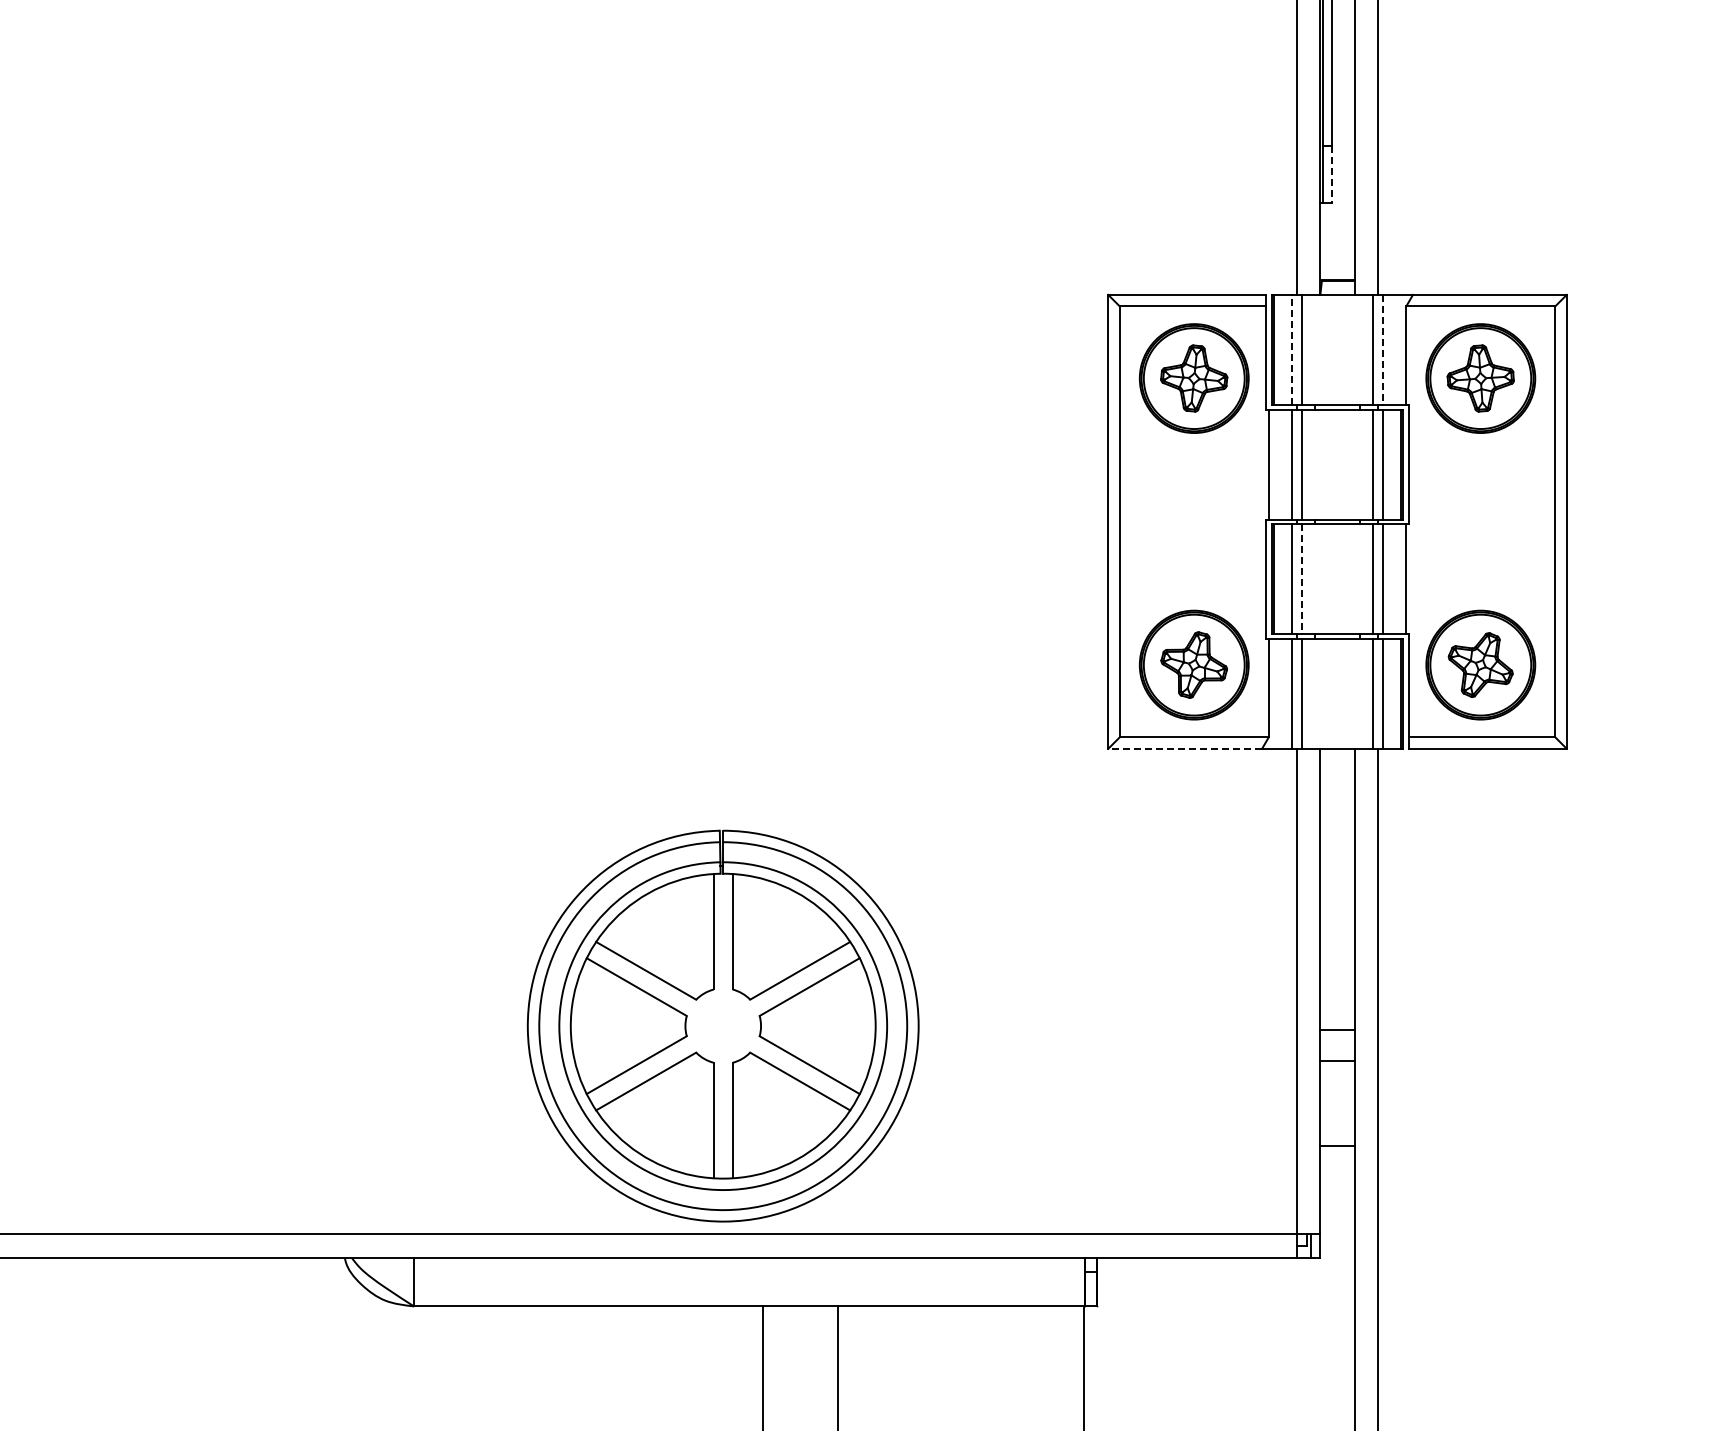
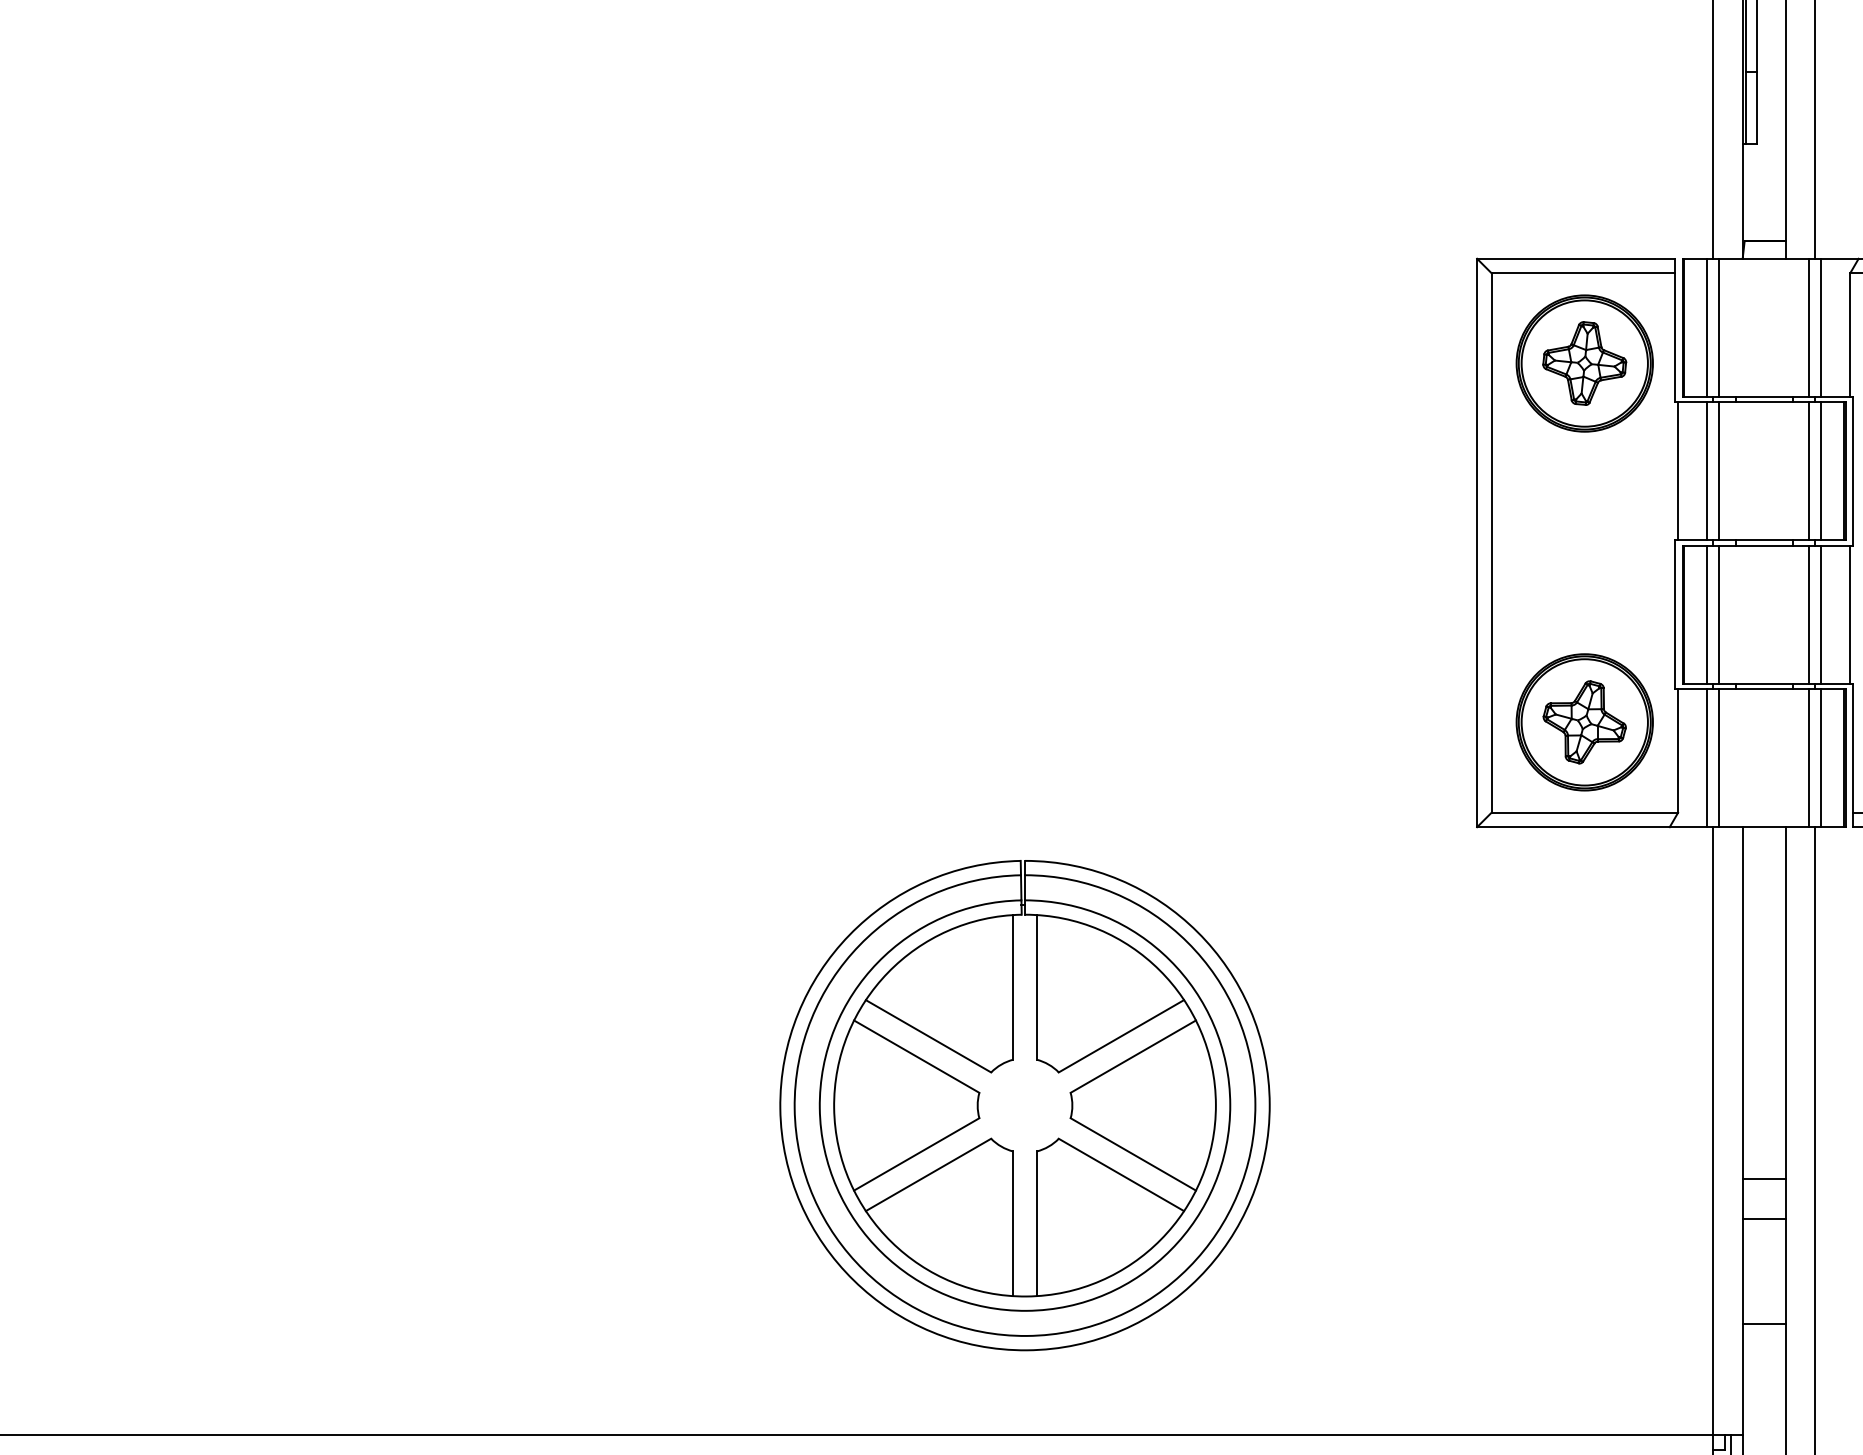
line: (1331, 174) -> (1756, 108), dashed -> solid
line: (1291, 349) -> (1706, 327), dashed -> solid
line: (1383, 350) -> (1821, 328), dashed -> solid
line: (1301, 579) -> (1719, 615), dashed -> solid
line: (1185, 748) -> (1573, 826), dashed -> solid
part: (722, 1025) -> (1024, 1104), moved

